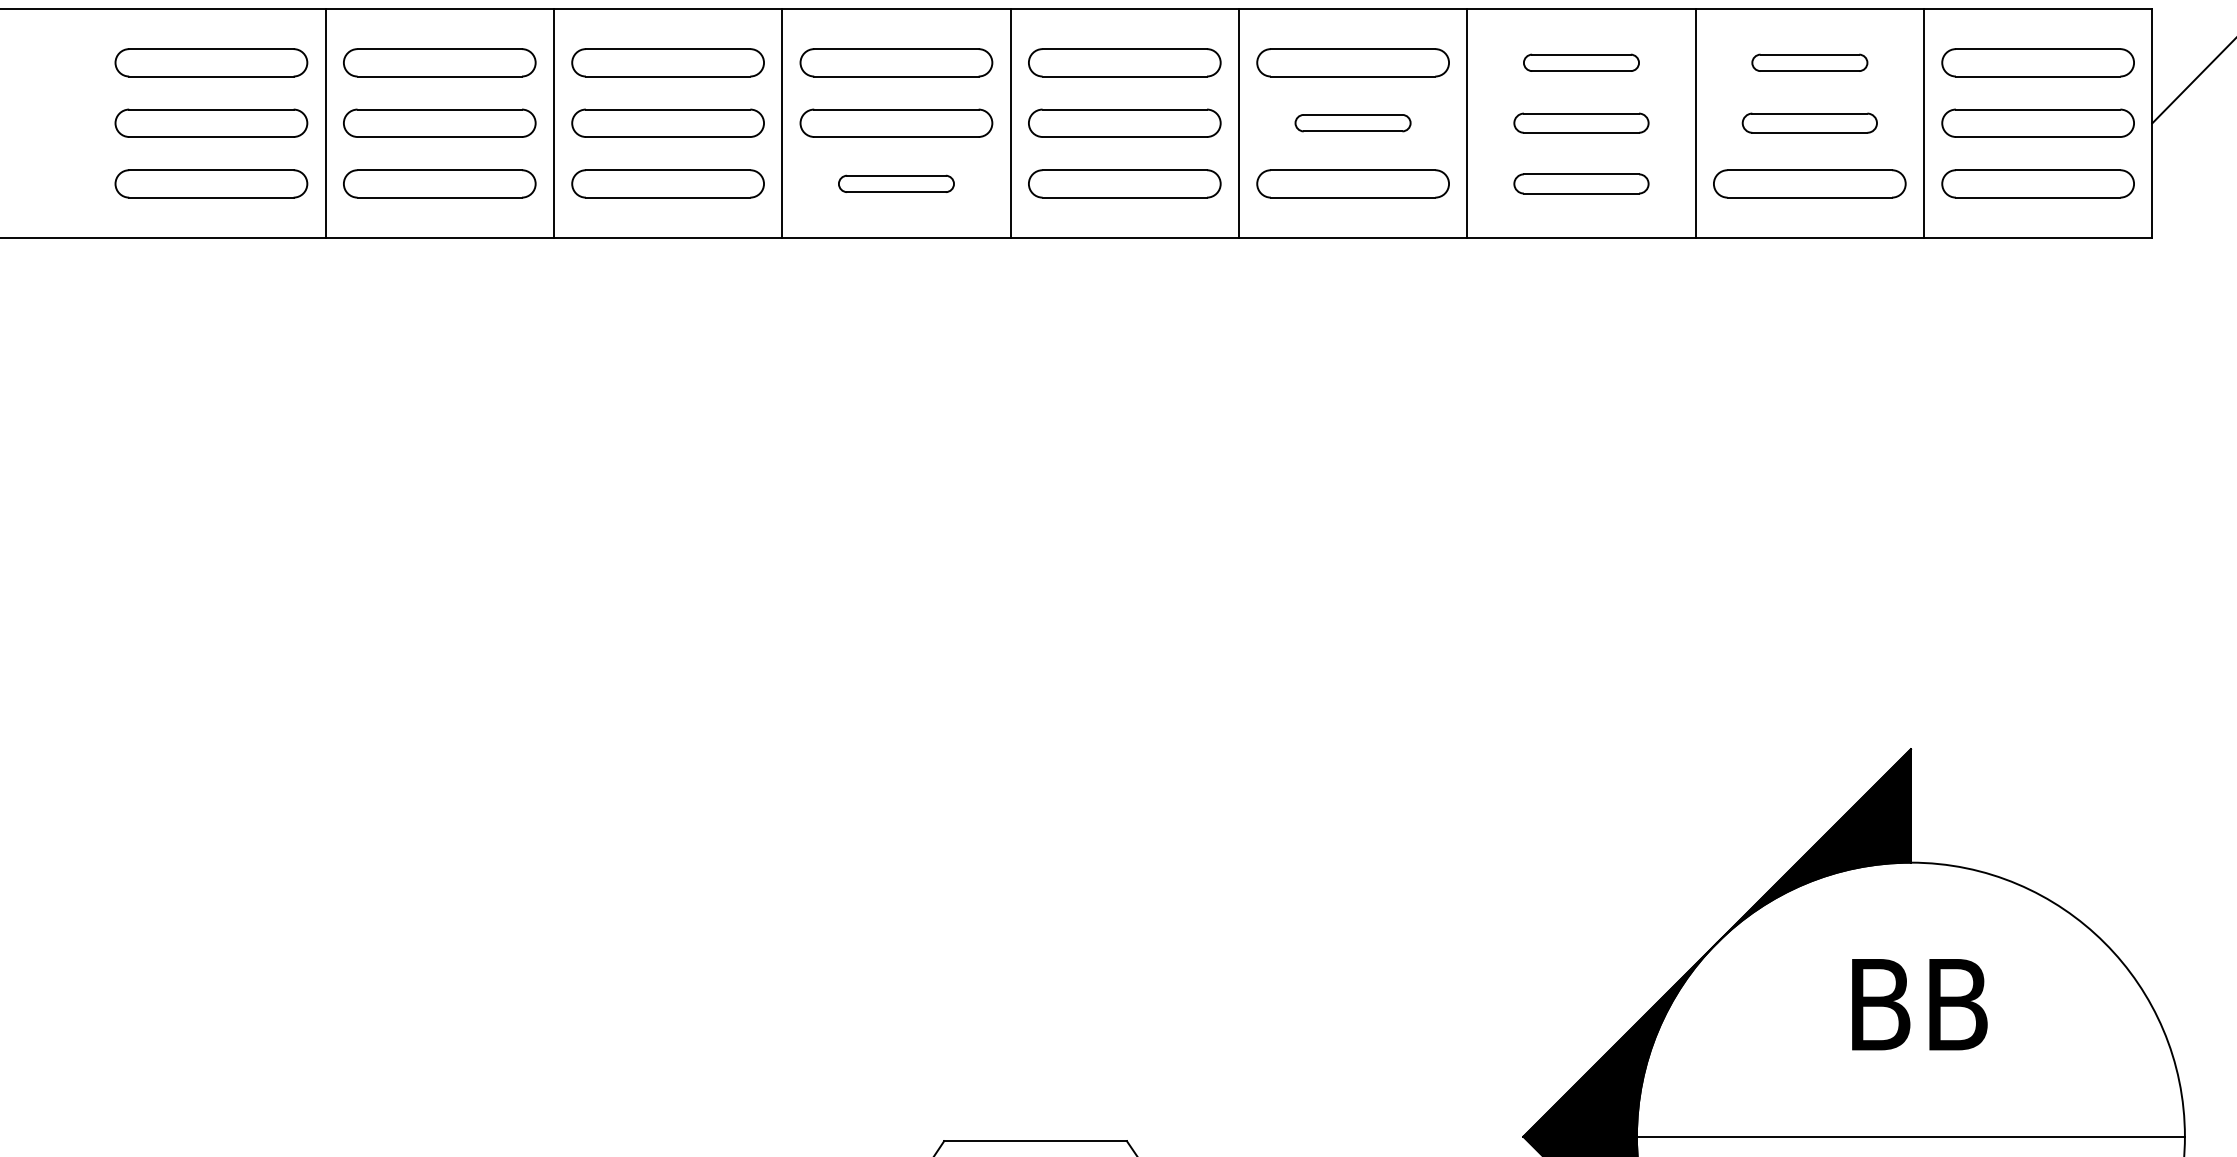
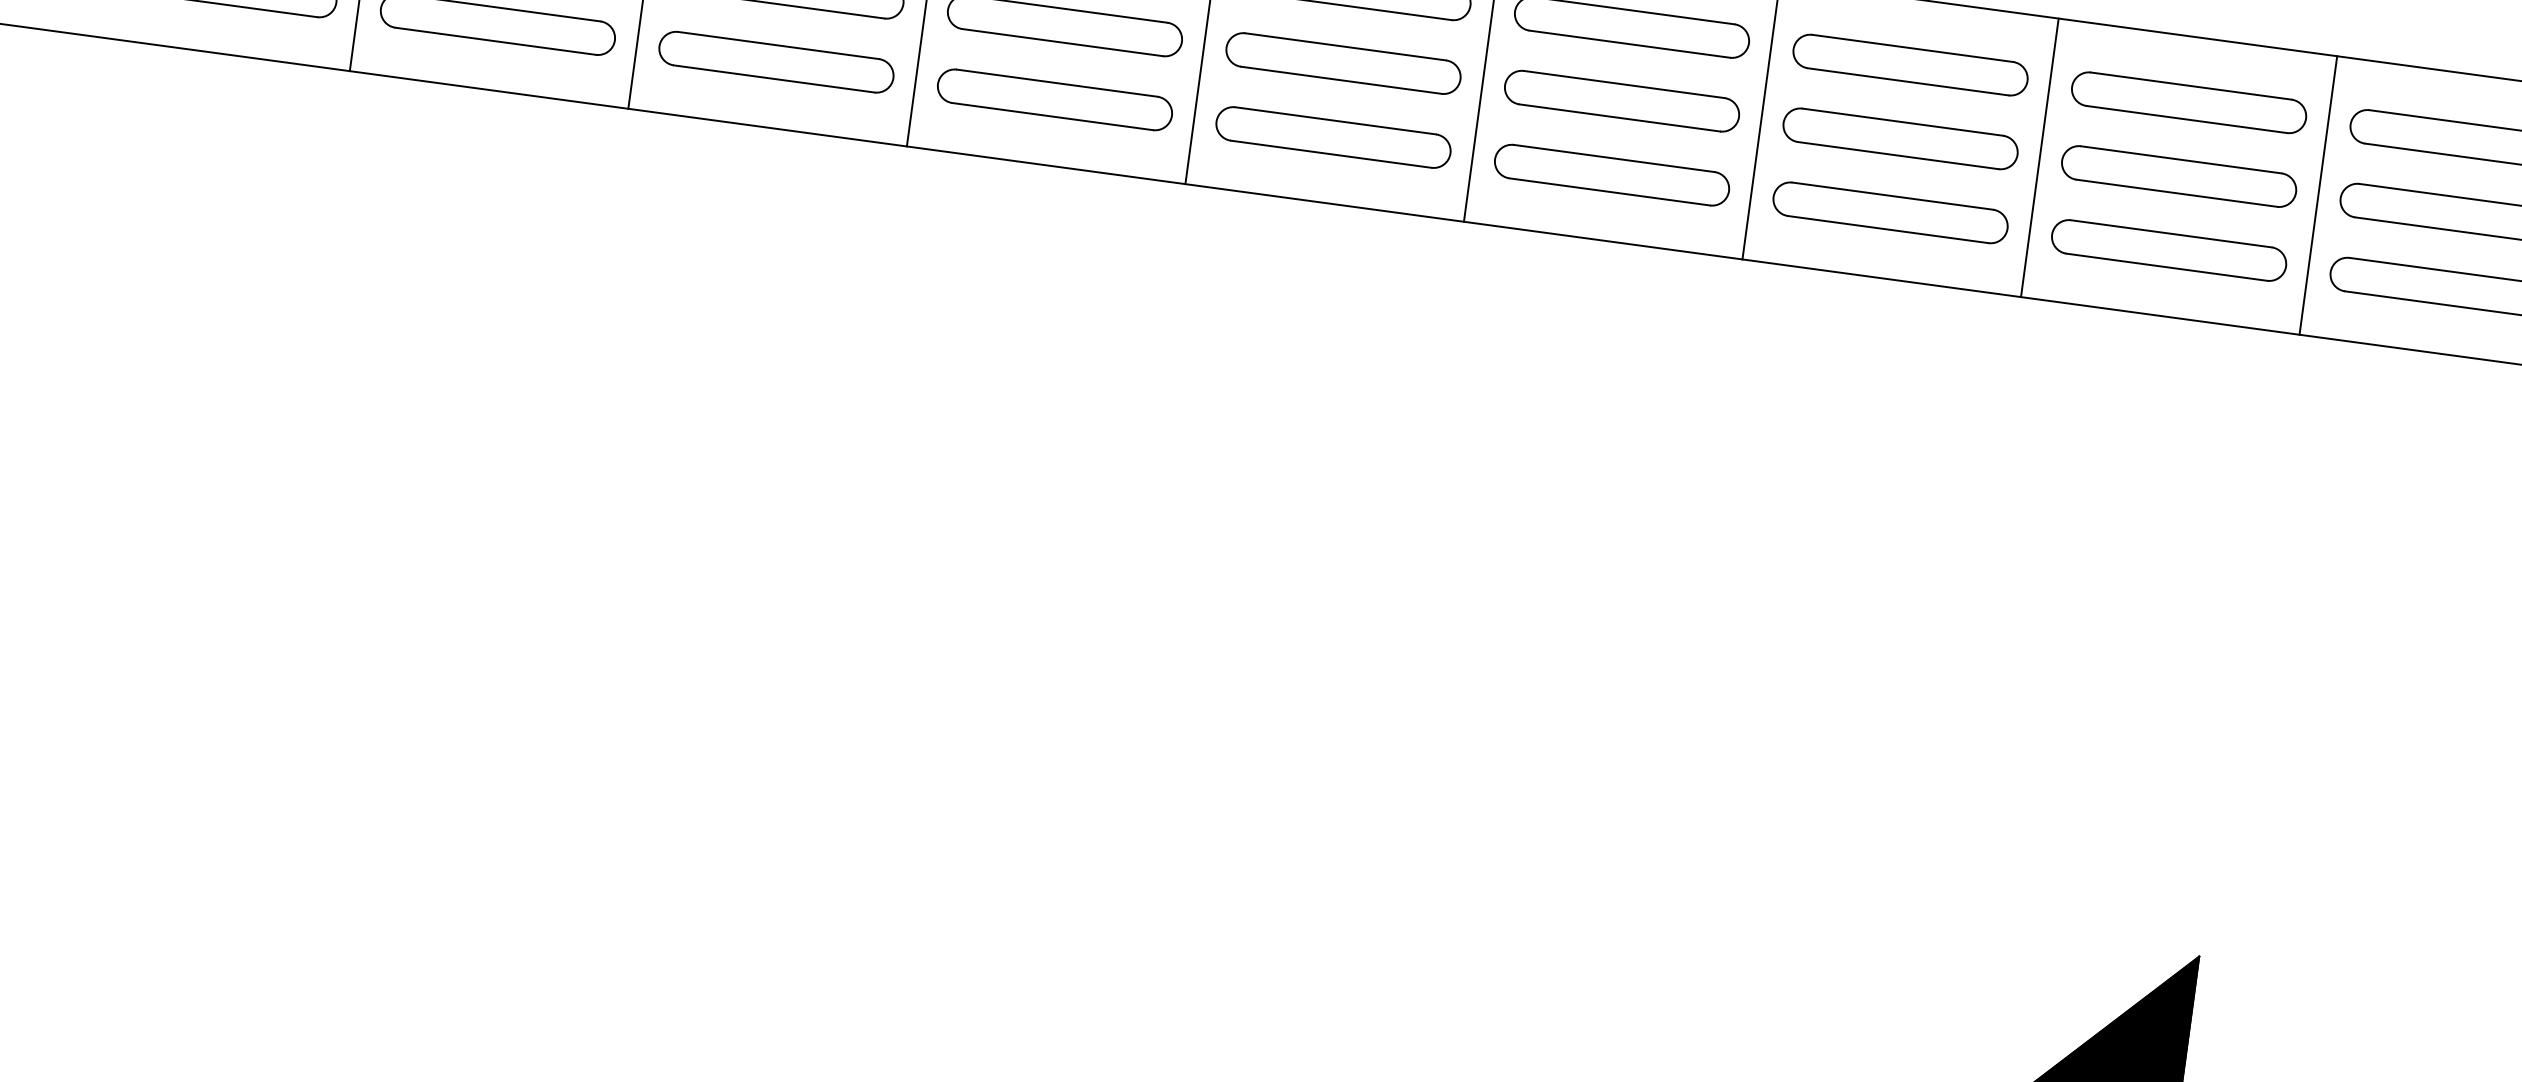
part: (1581, 62) -> (1910, 64), size x1.67
part: (1809, 62) -> (2188, 102), size x1.67
part: (1352, 122) -> (1621, 100), size x1.67
part: (1581, 122) -> (1900, 137), size x1.43
part: (1809, 122) -> (2178, 175), size x1.43
part: (896, 183) -> (1055, 99), size x1.67
part: (1581, 183) -> (1890, 212), size x1.43

